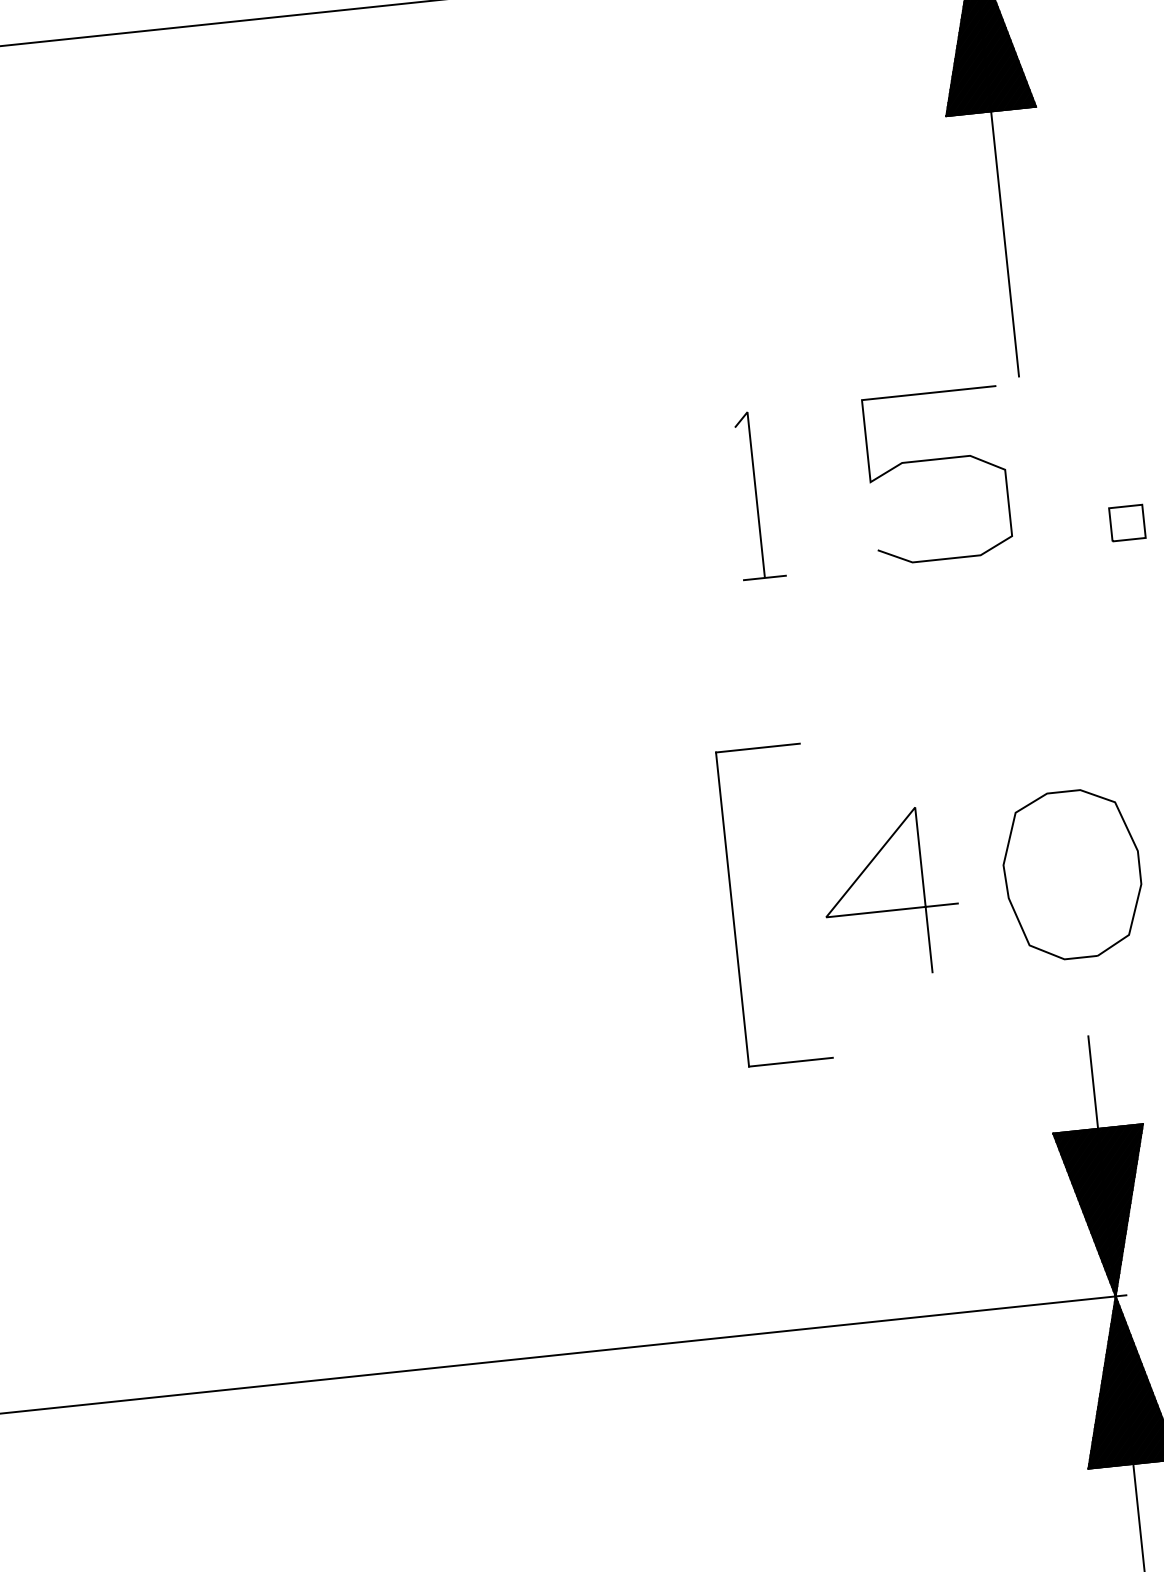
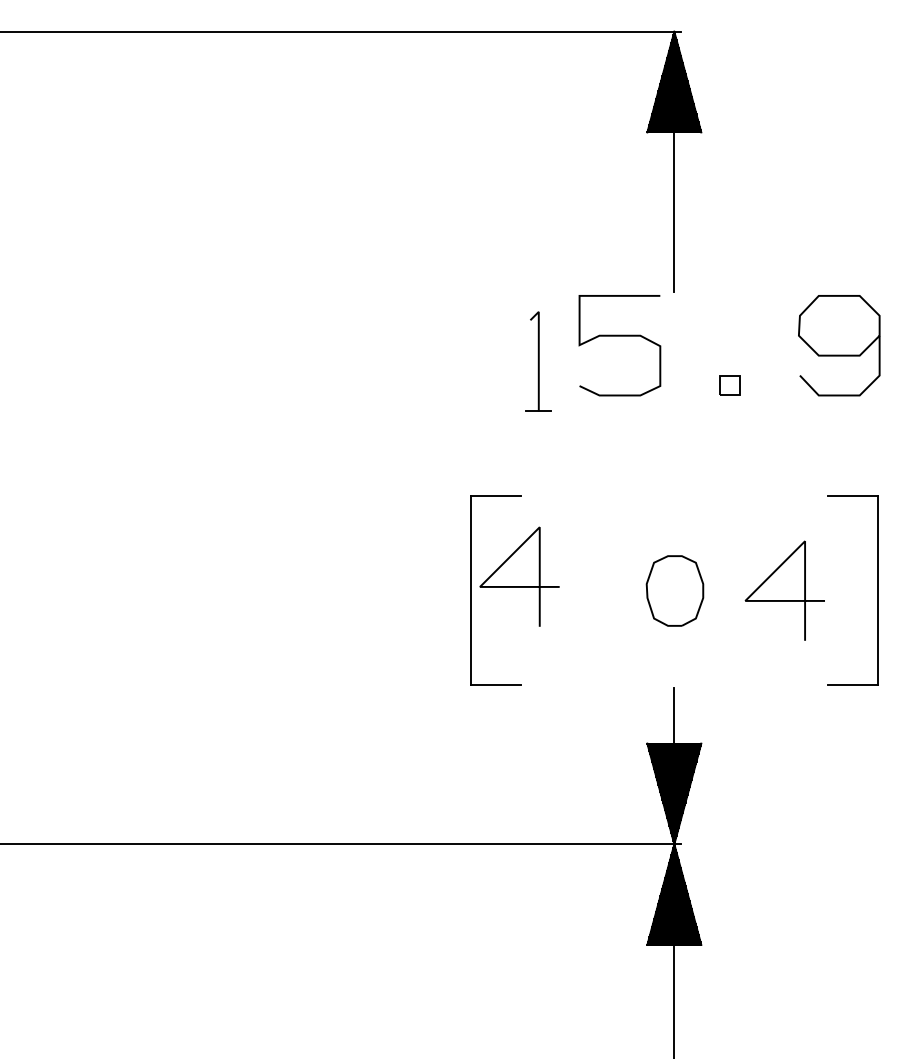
part: (755, 494) -> (538, 361), moved
part: (1071, 873) -> (674, 590), size x0.7
line: (891, 909) -> (519, 586), moved

